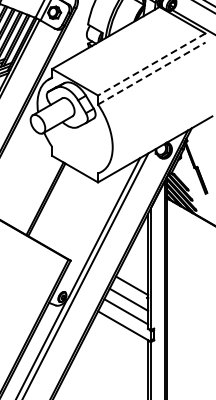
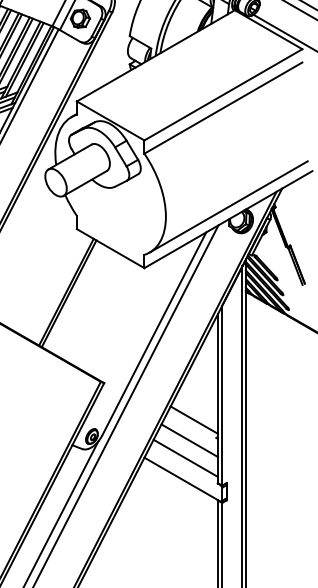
line: (151, 64) -> (222, 94), dashed -> solid
line: (152, 73) -> (224, 108), dashed -> solid
line: (155, 140) -> (228, 206), added

